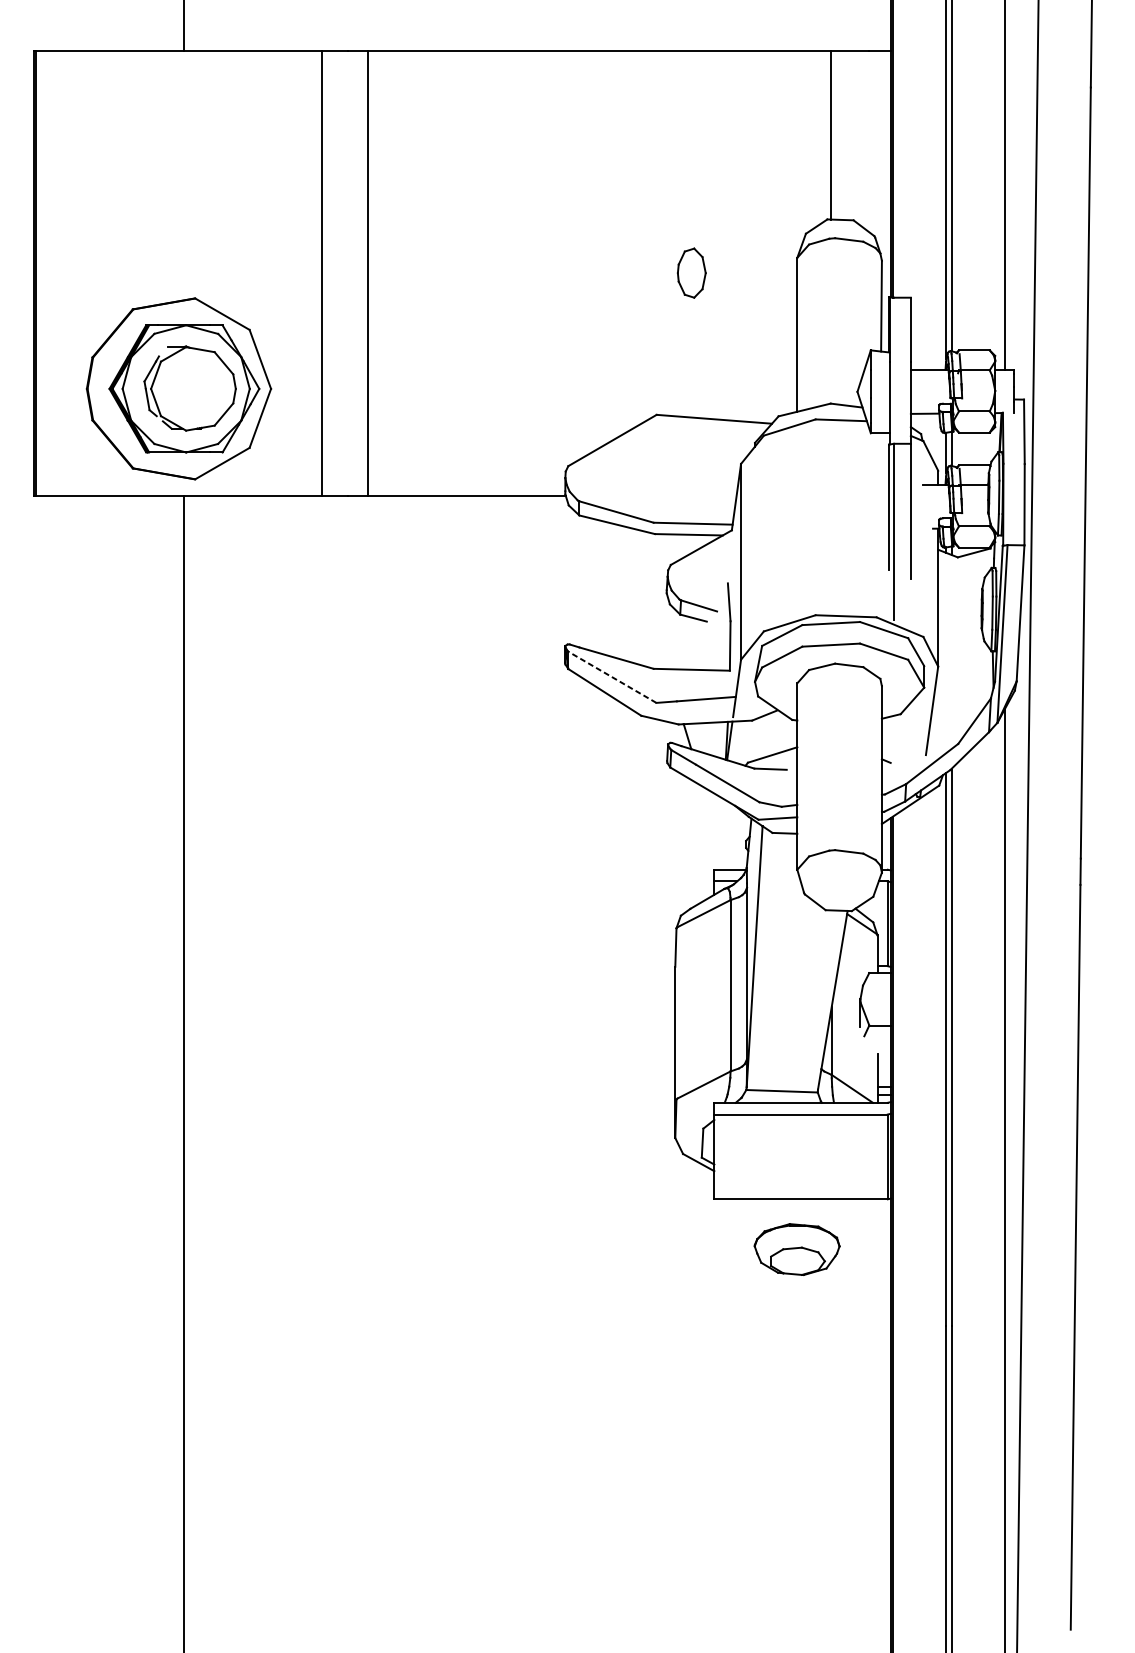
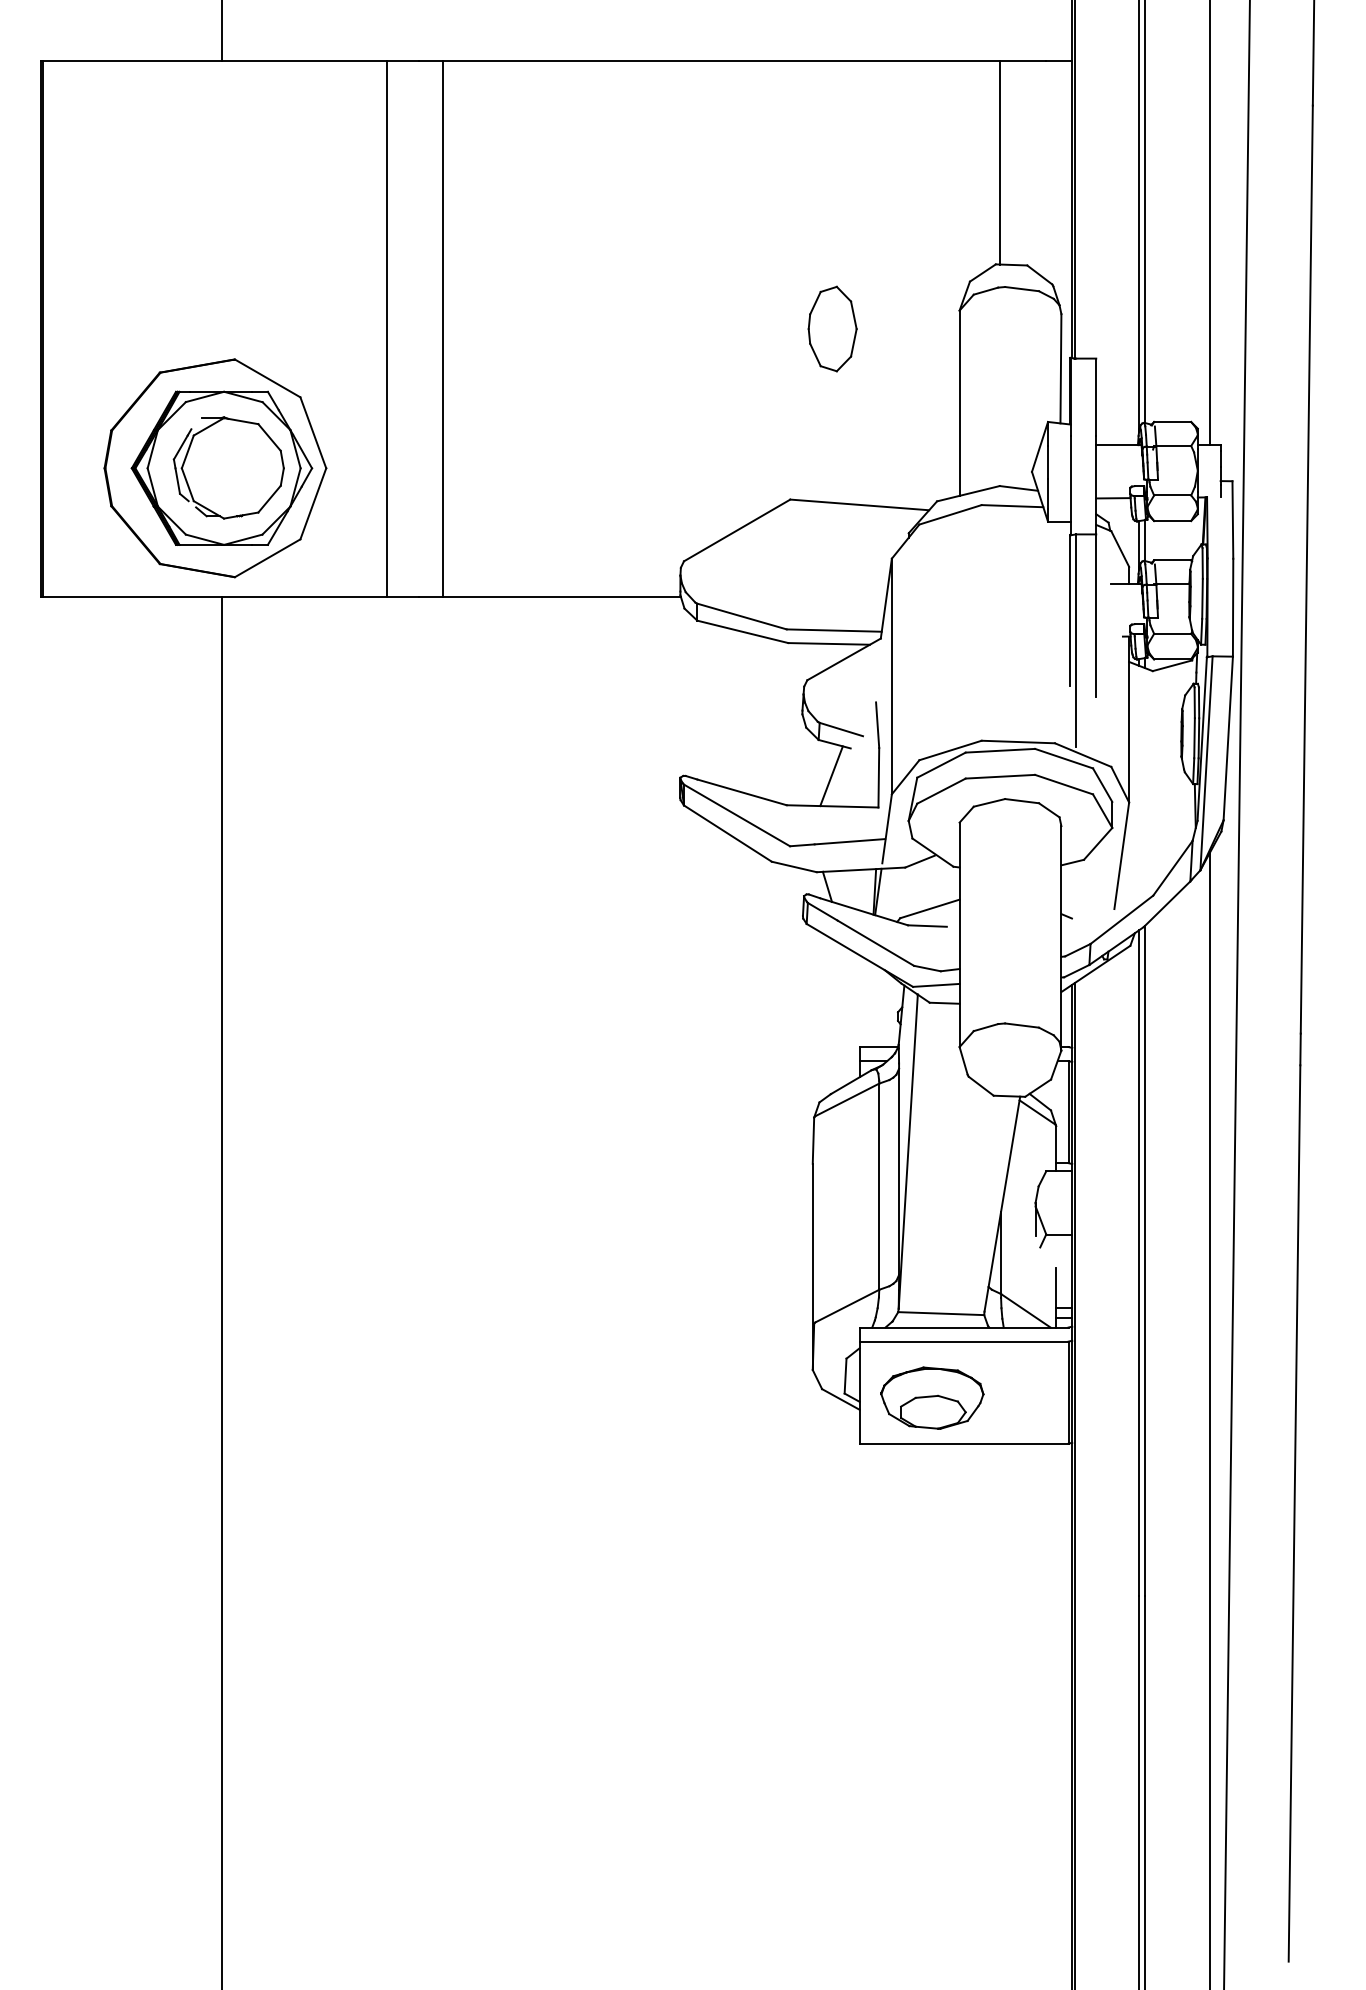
part: (691, 272) -> (832, 328), size x1.43
line: (690, 644) -> (831, 776), added
line: (611, 677) -> (736, 815), dashed -> solid
part: (797, 1249) -> (932, 1397), moved

